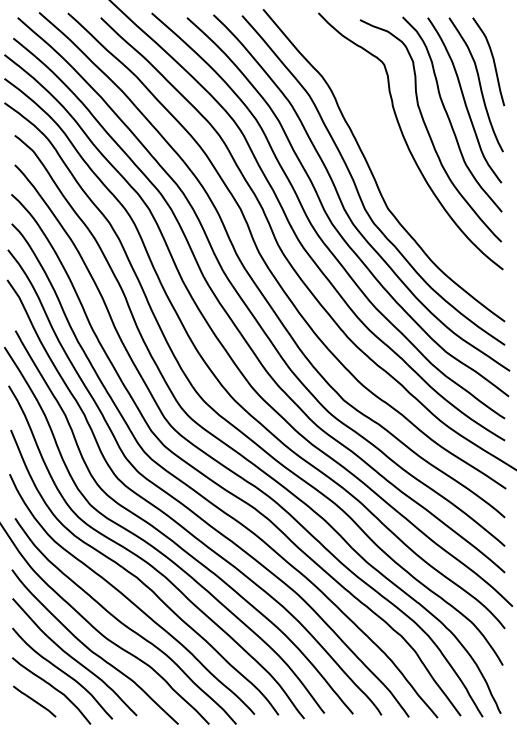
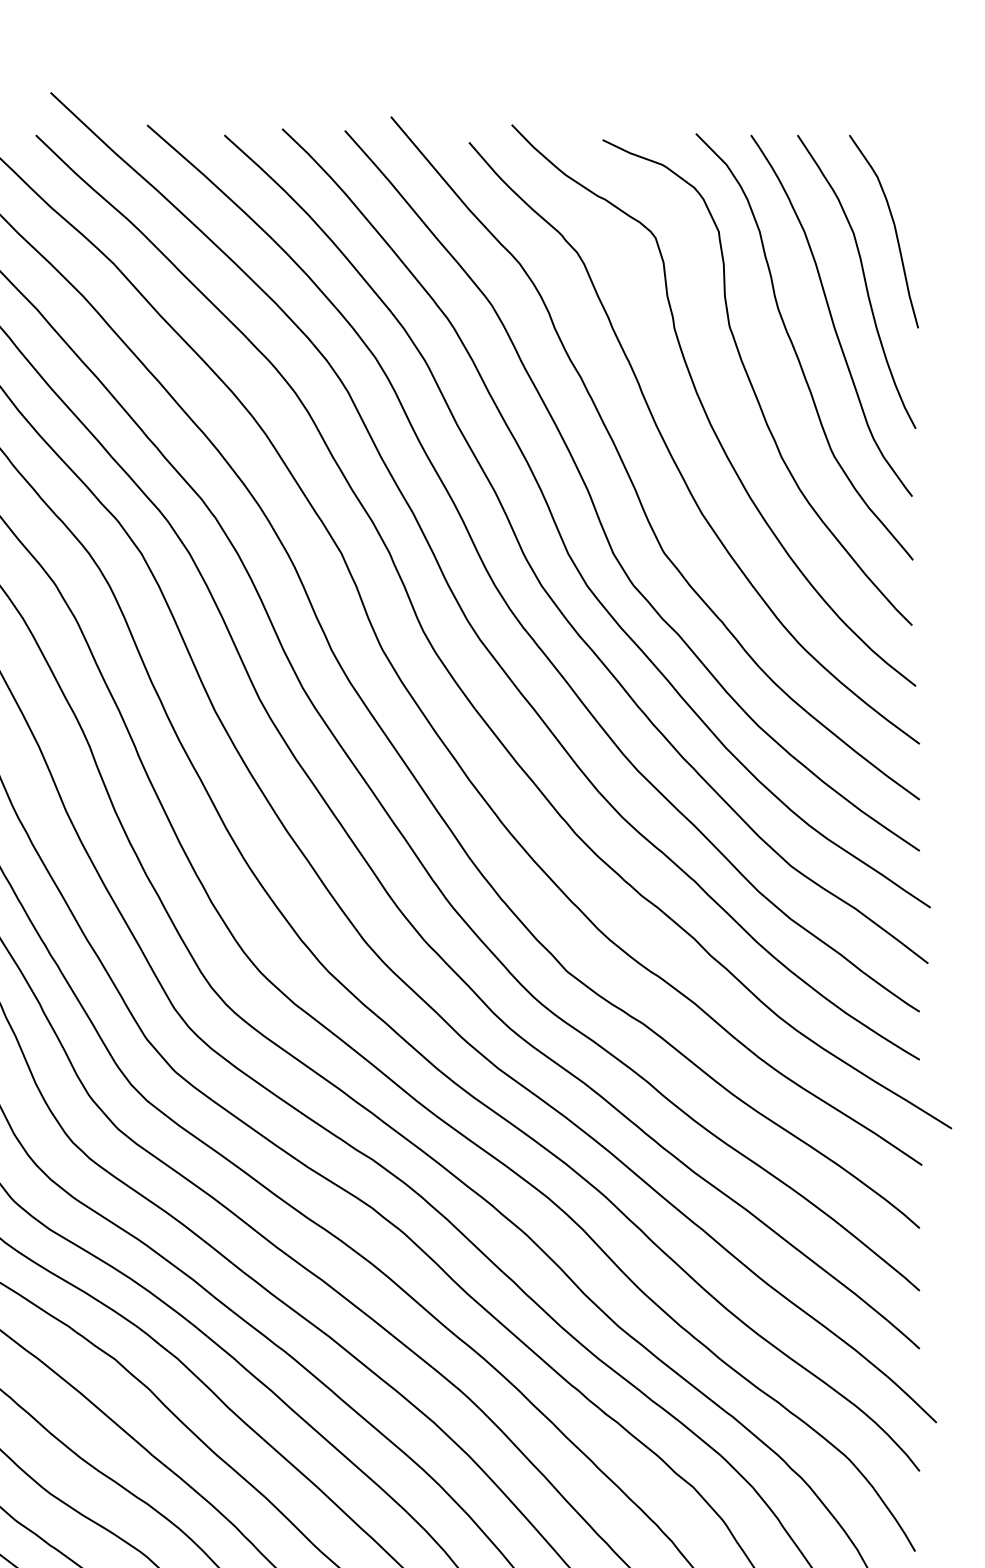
curve: (391, 162) -> (671, 451), added

